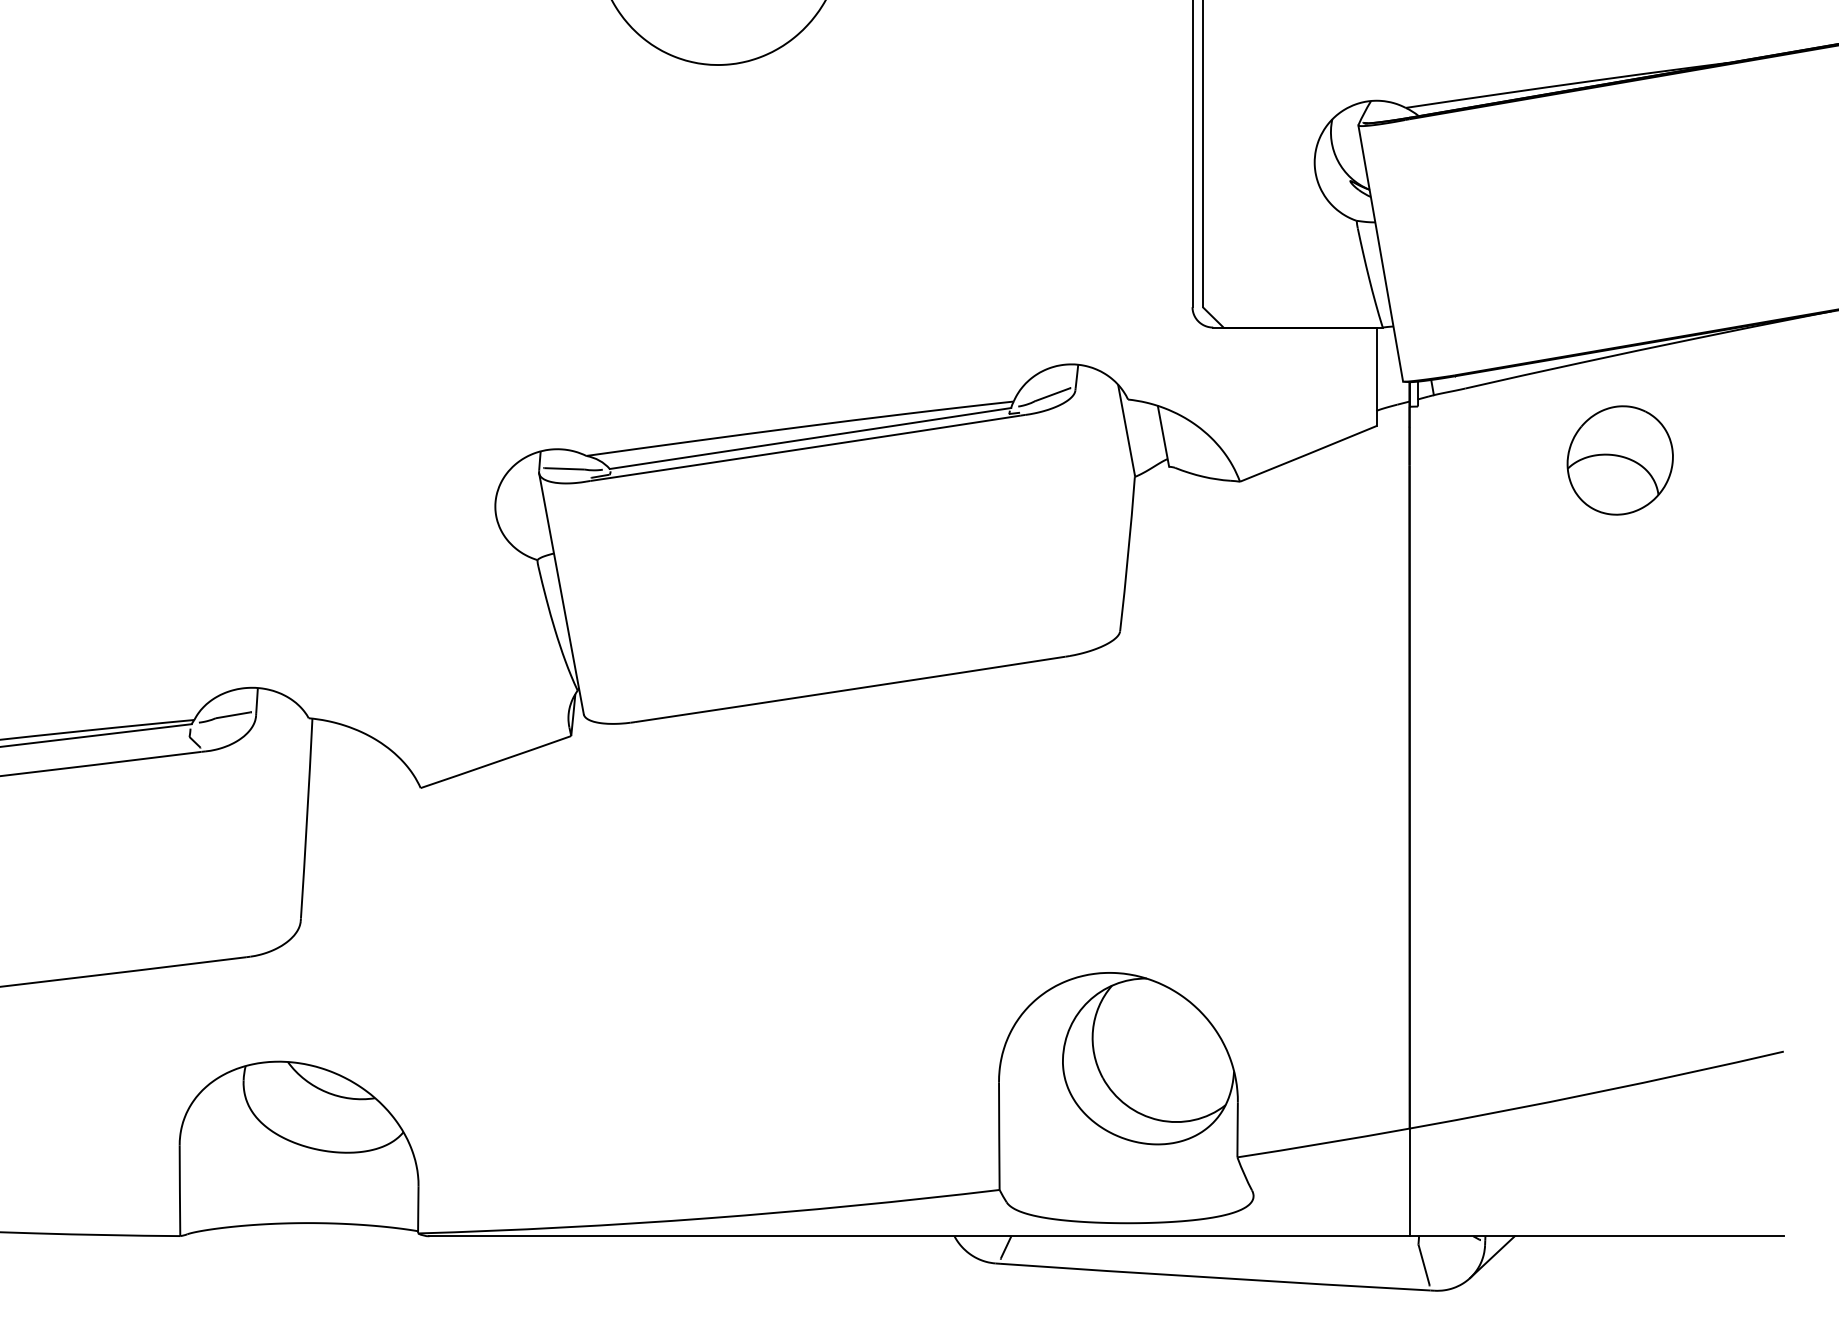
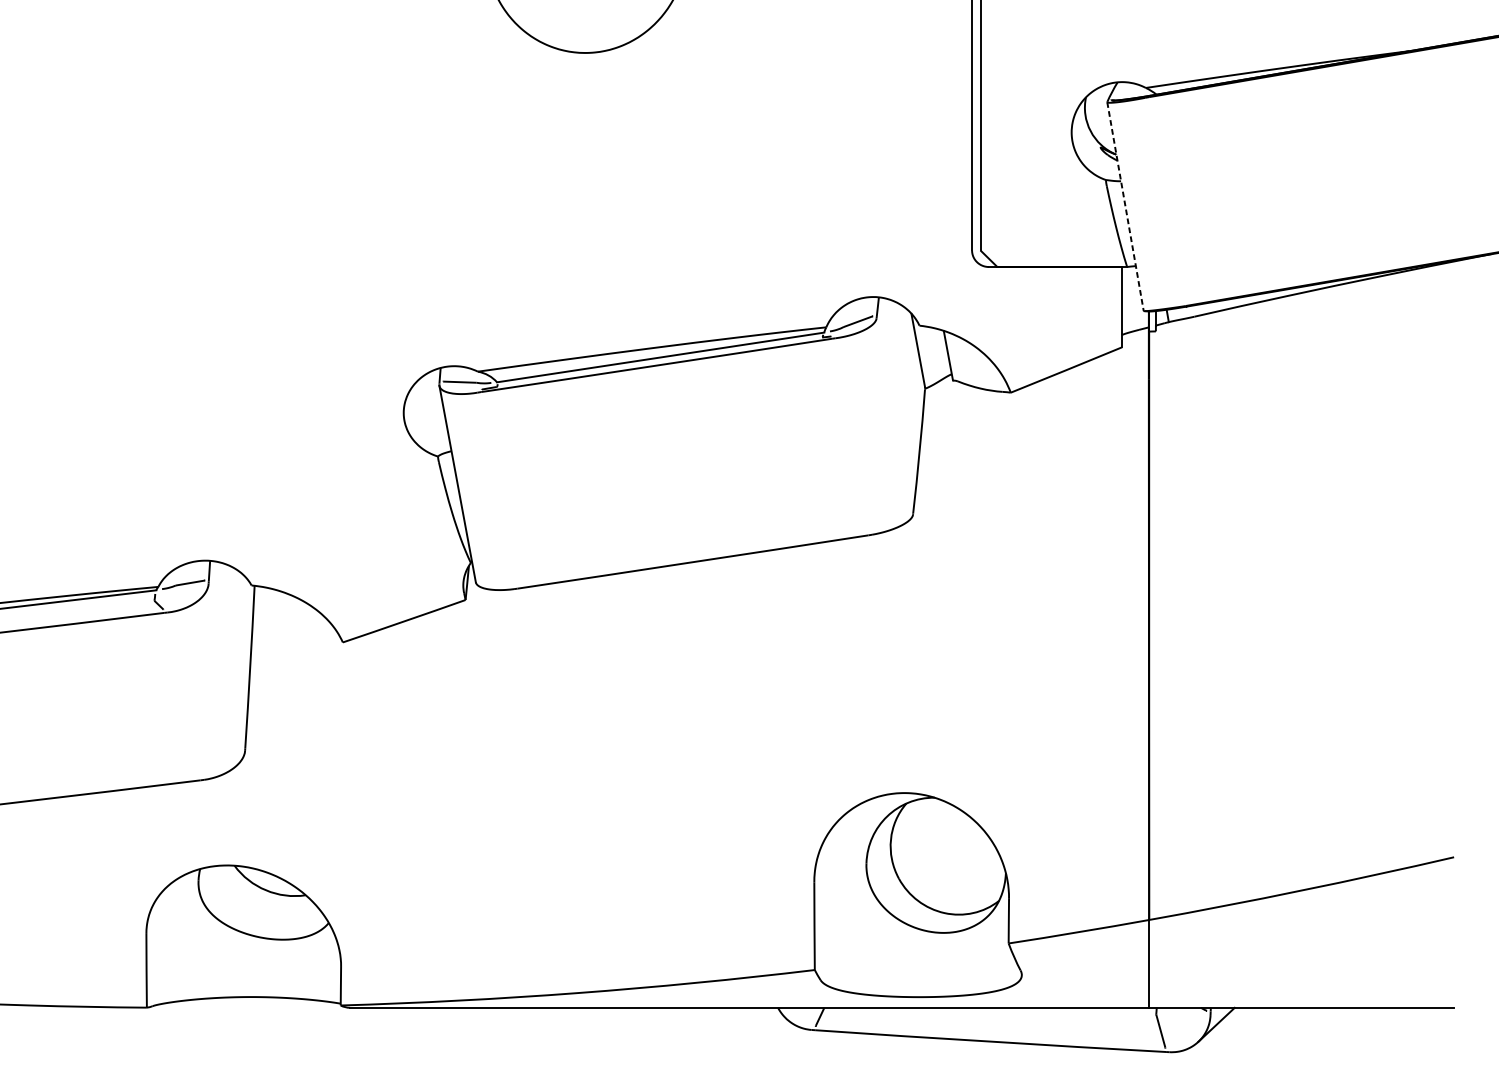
line: (1380, 253) -> (1125, 206), solid -> dashed
part: (1619, 460) -> (1320, 375), removed

